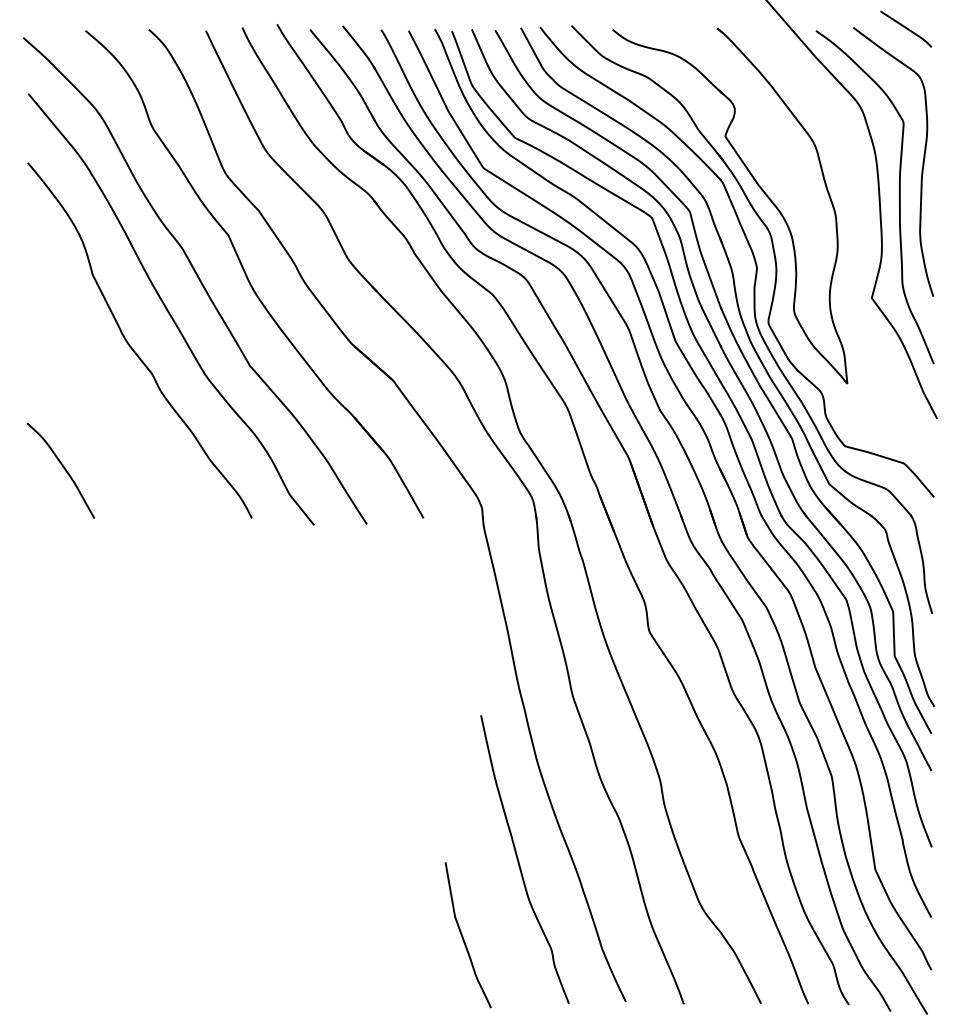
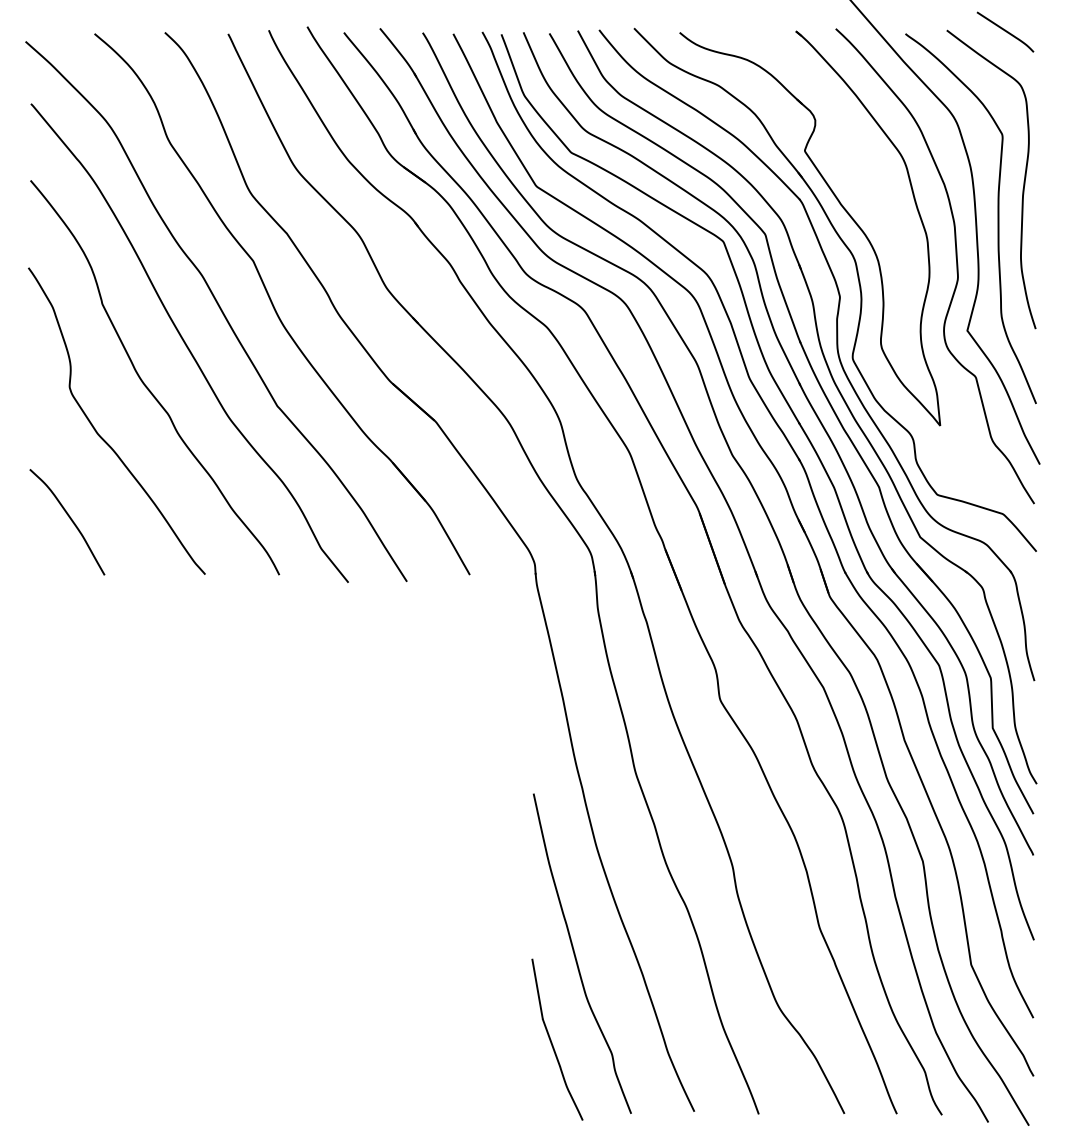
curve: (862, 240) -> (956, 266), added
curve: (90, 392) -> (100, 435), added
curve: (463, 937) -> (552, 1042), moved

